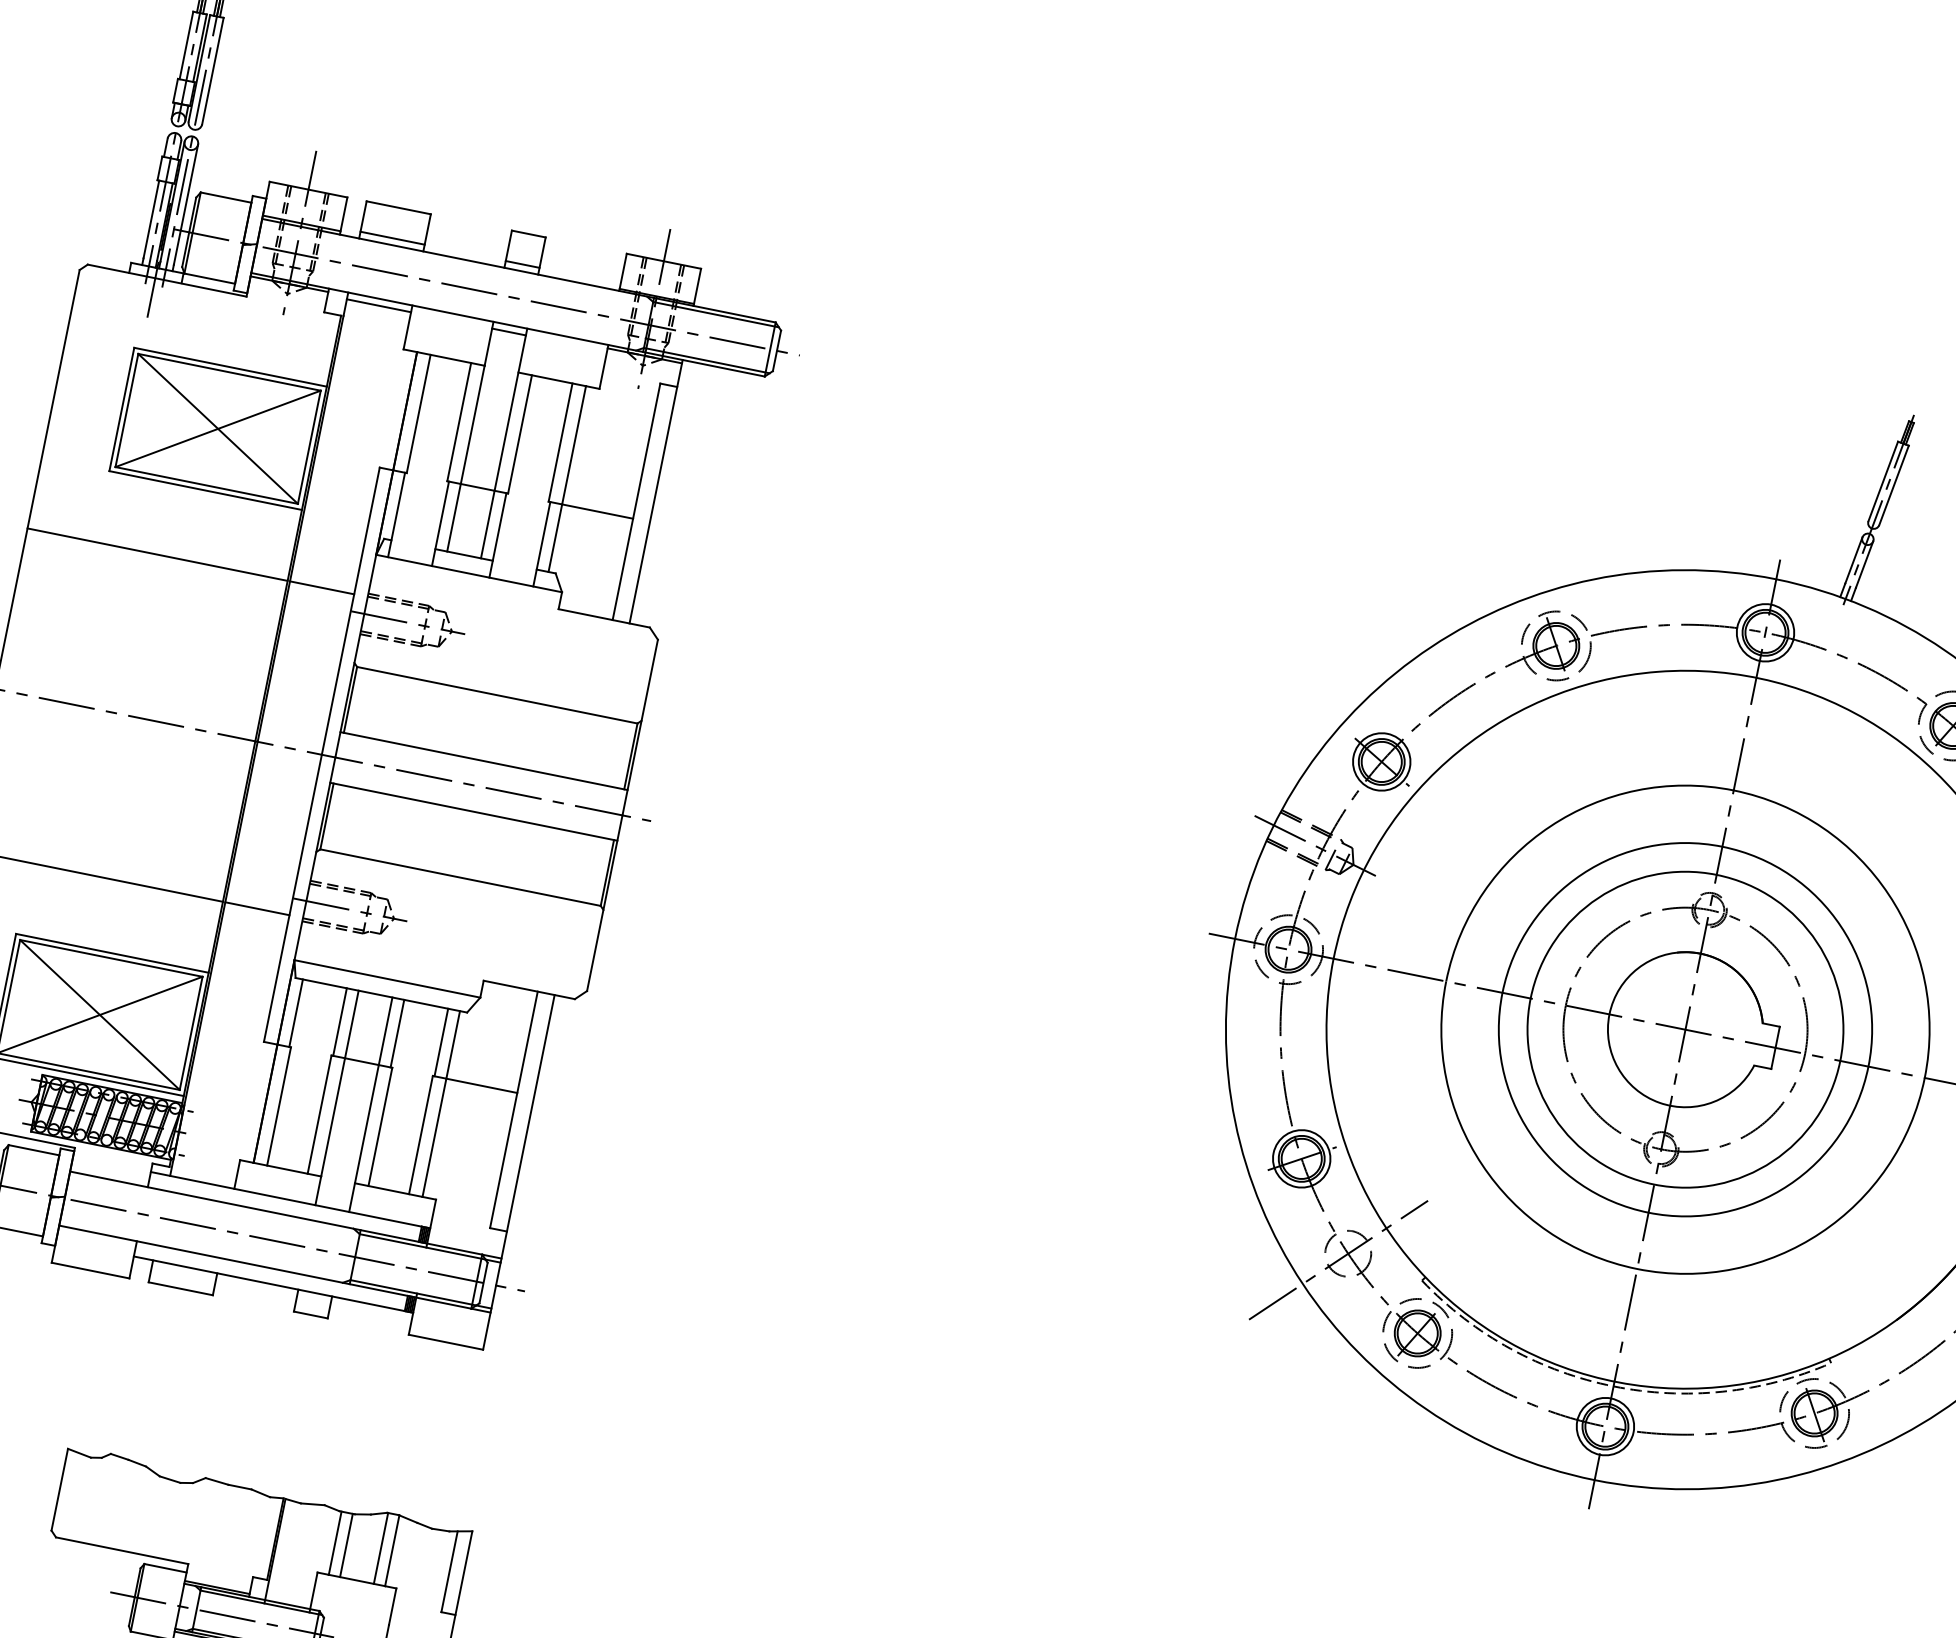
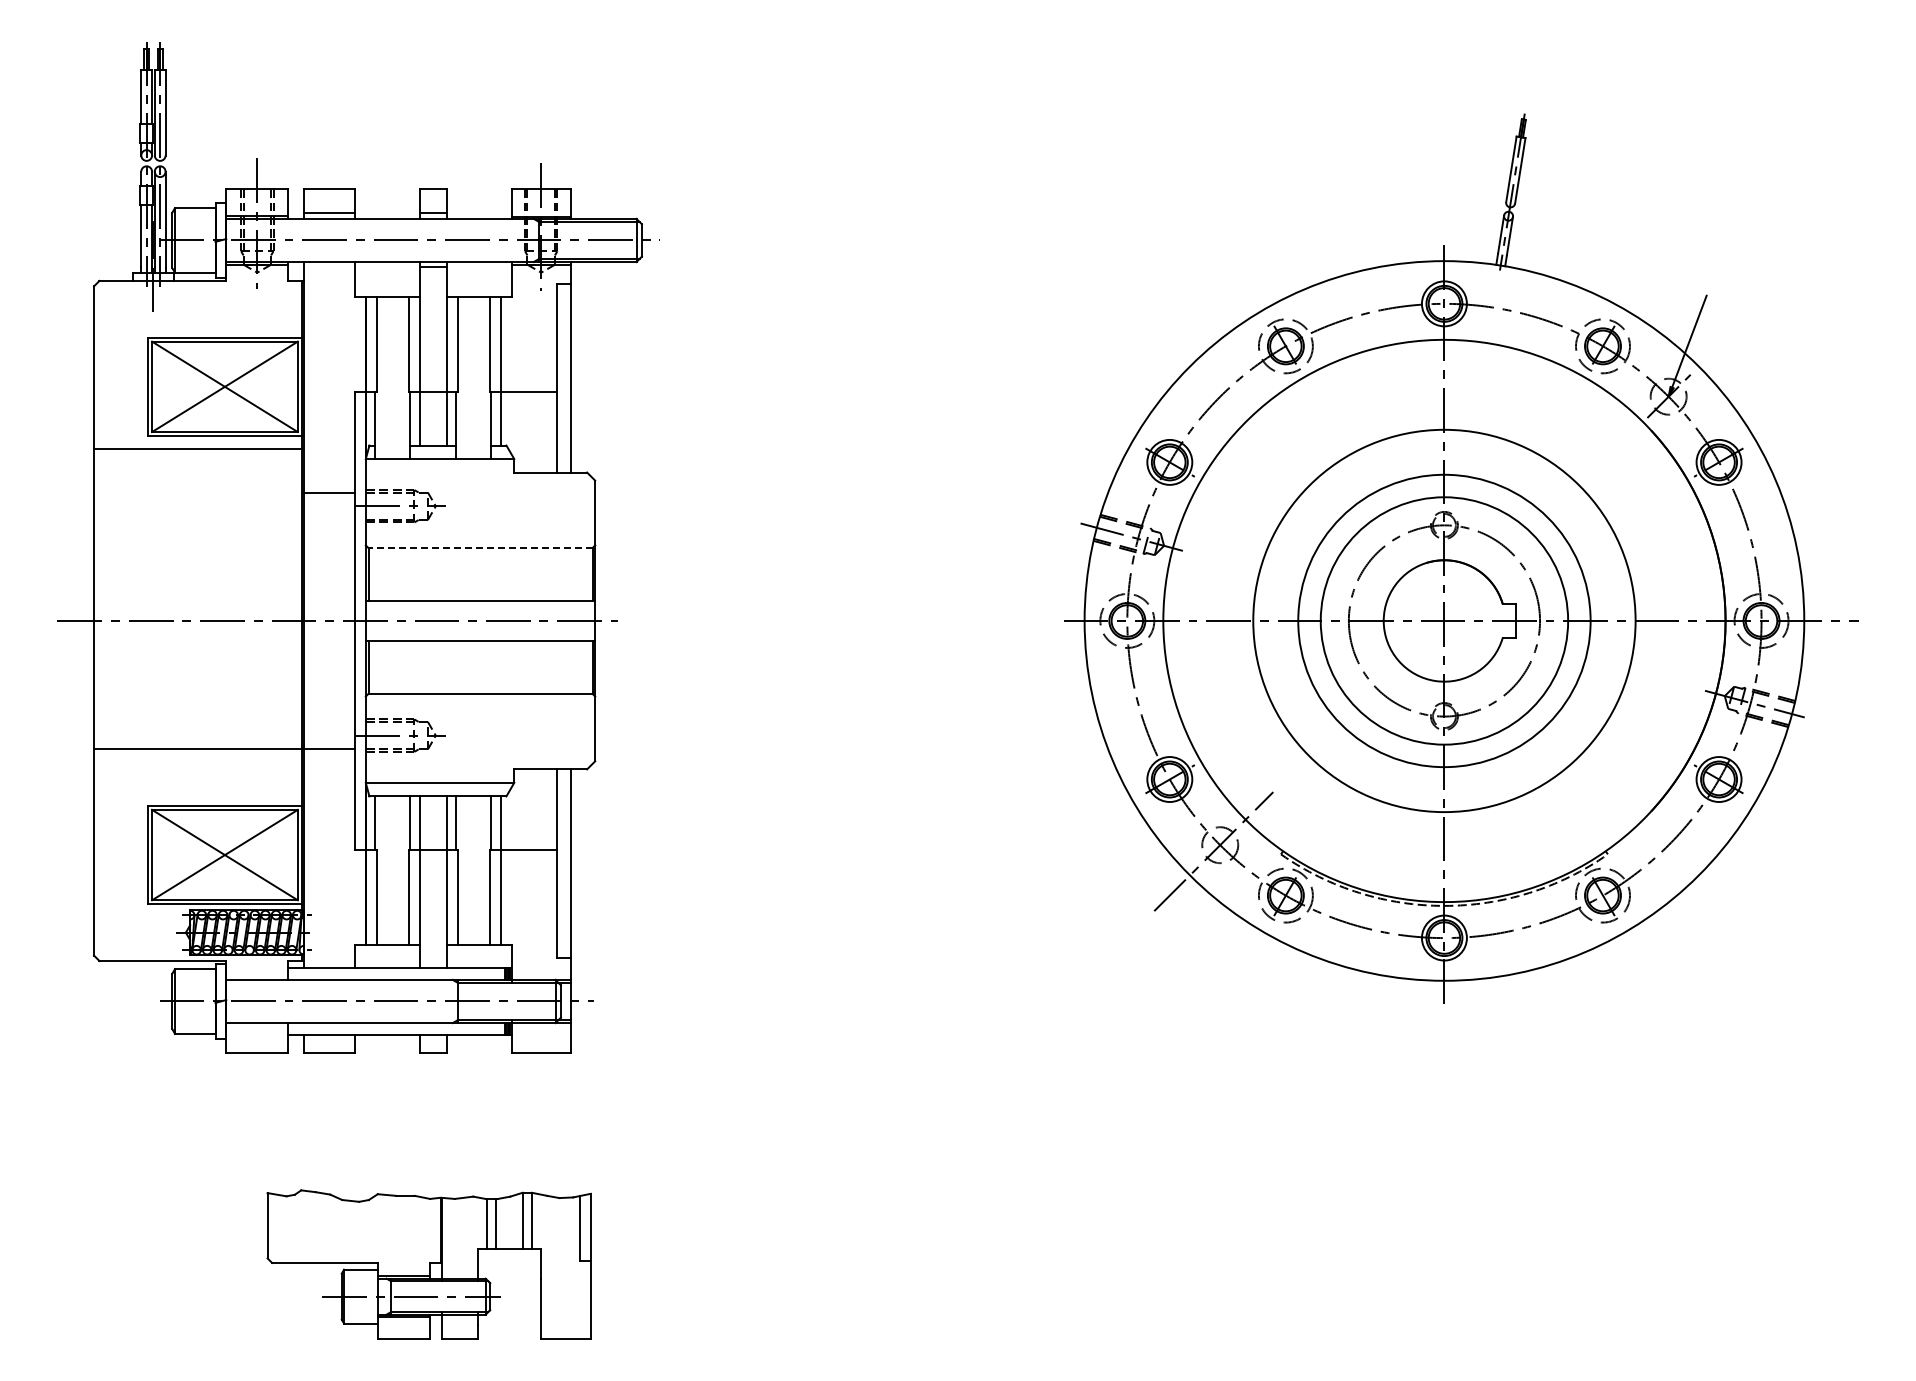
line: (379, 305) -> (329, 267), removed
line: (157, 554) -> (197, 448), moved
line: (497, 695) -> (480, 548), solid -> dashed

